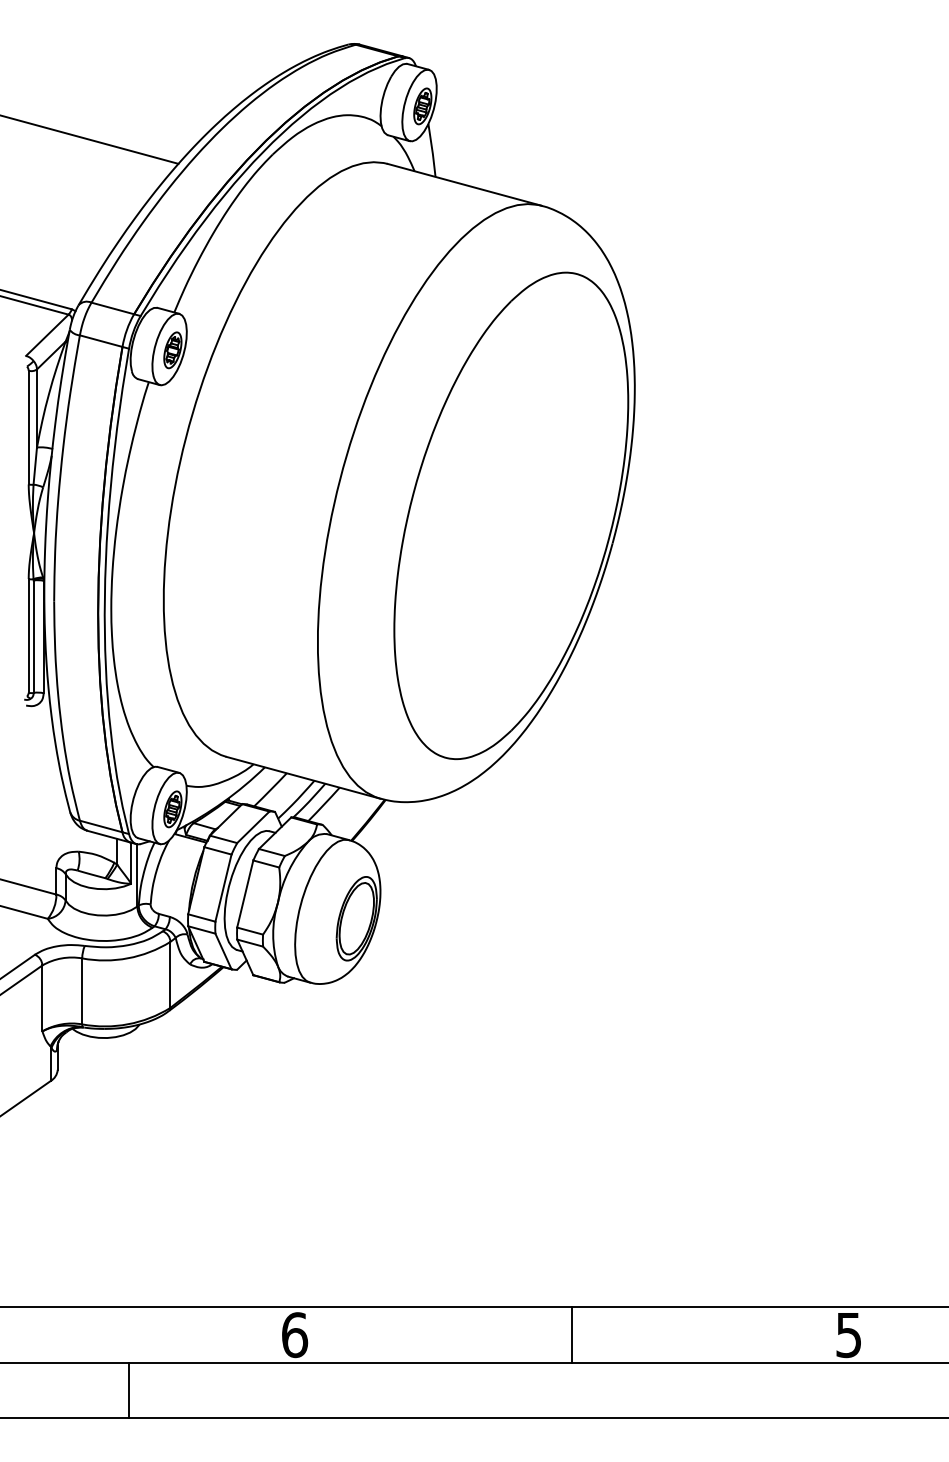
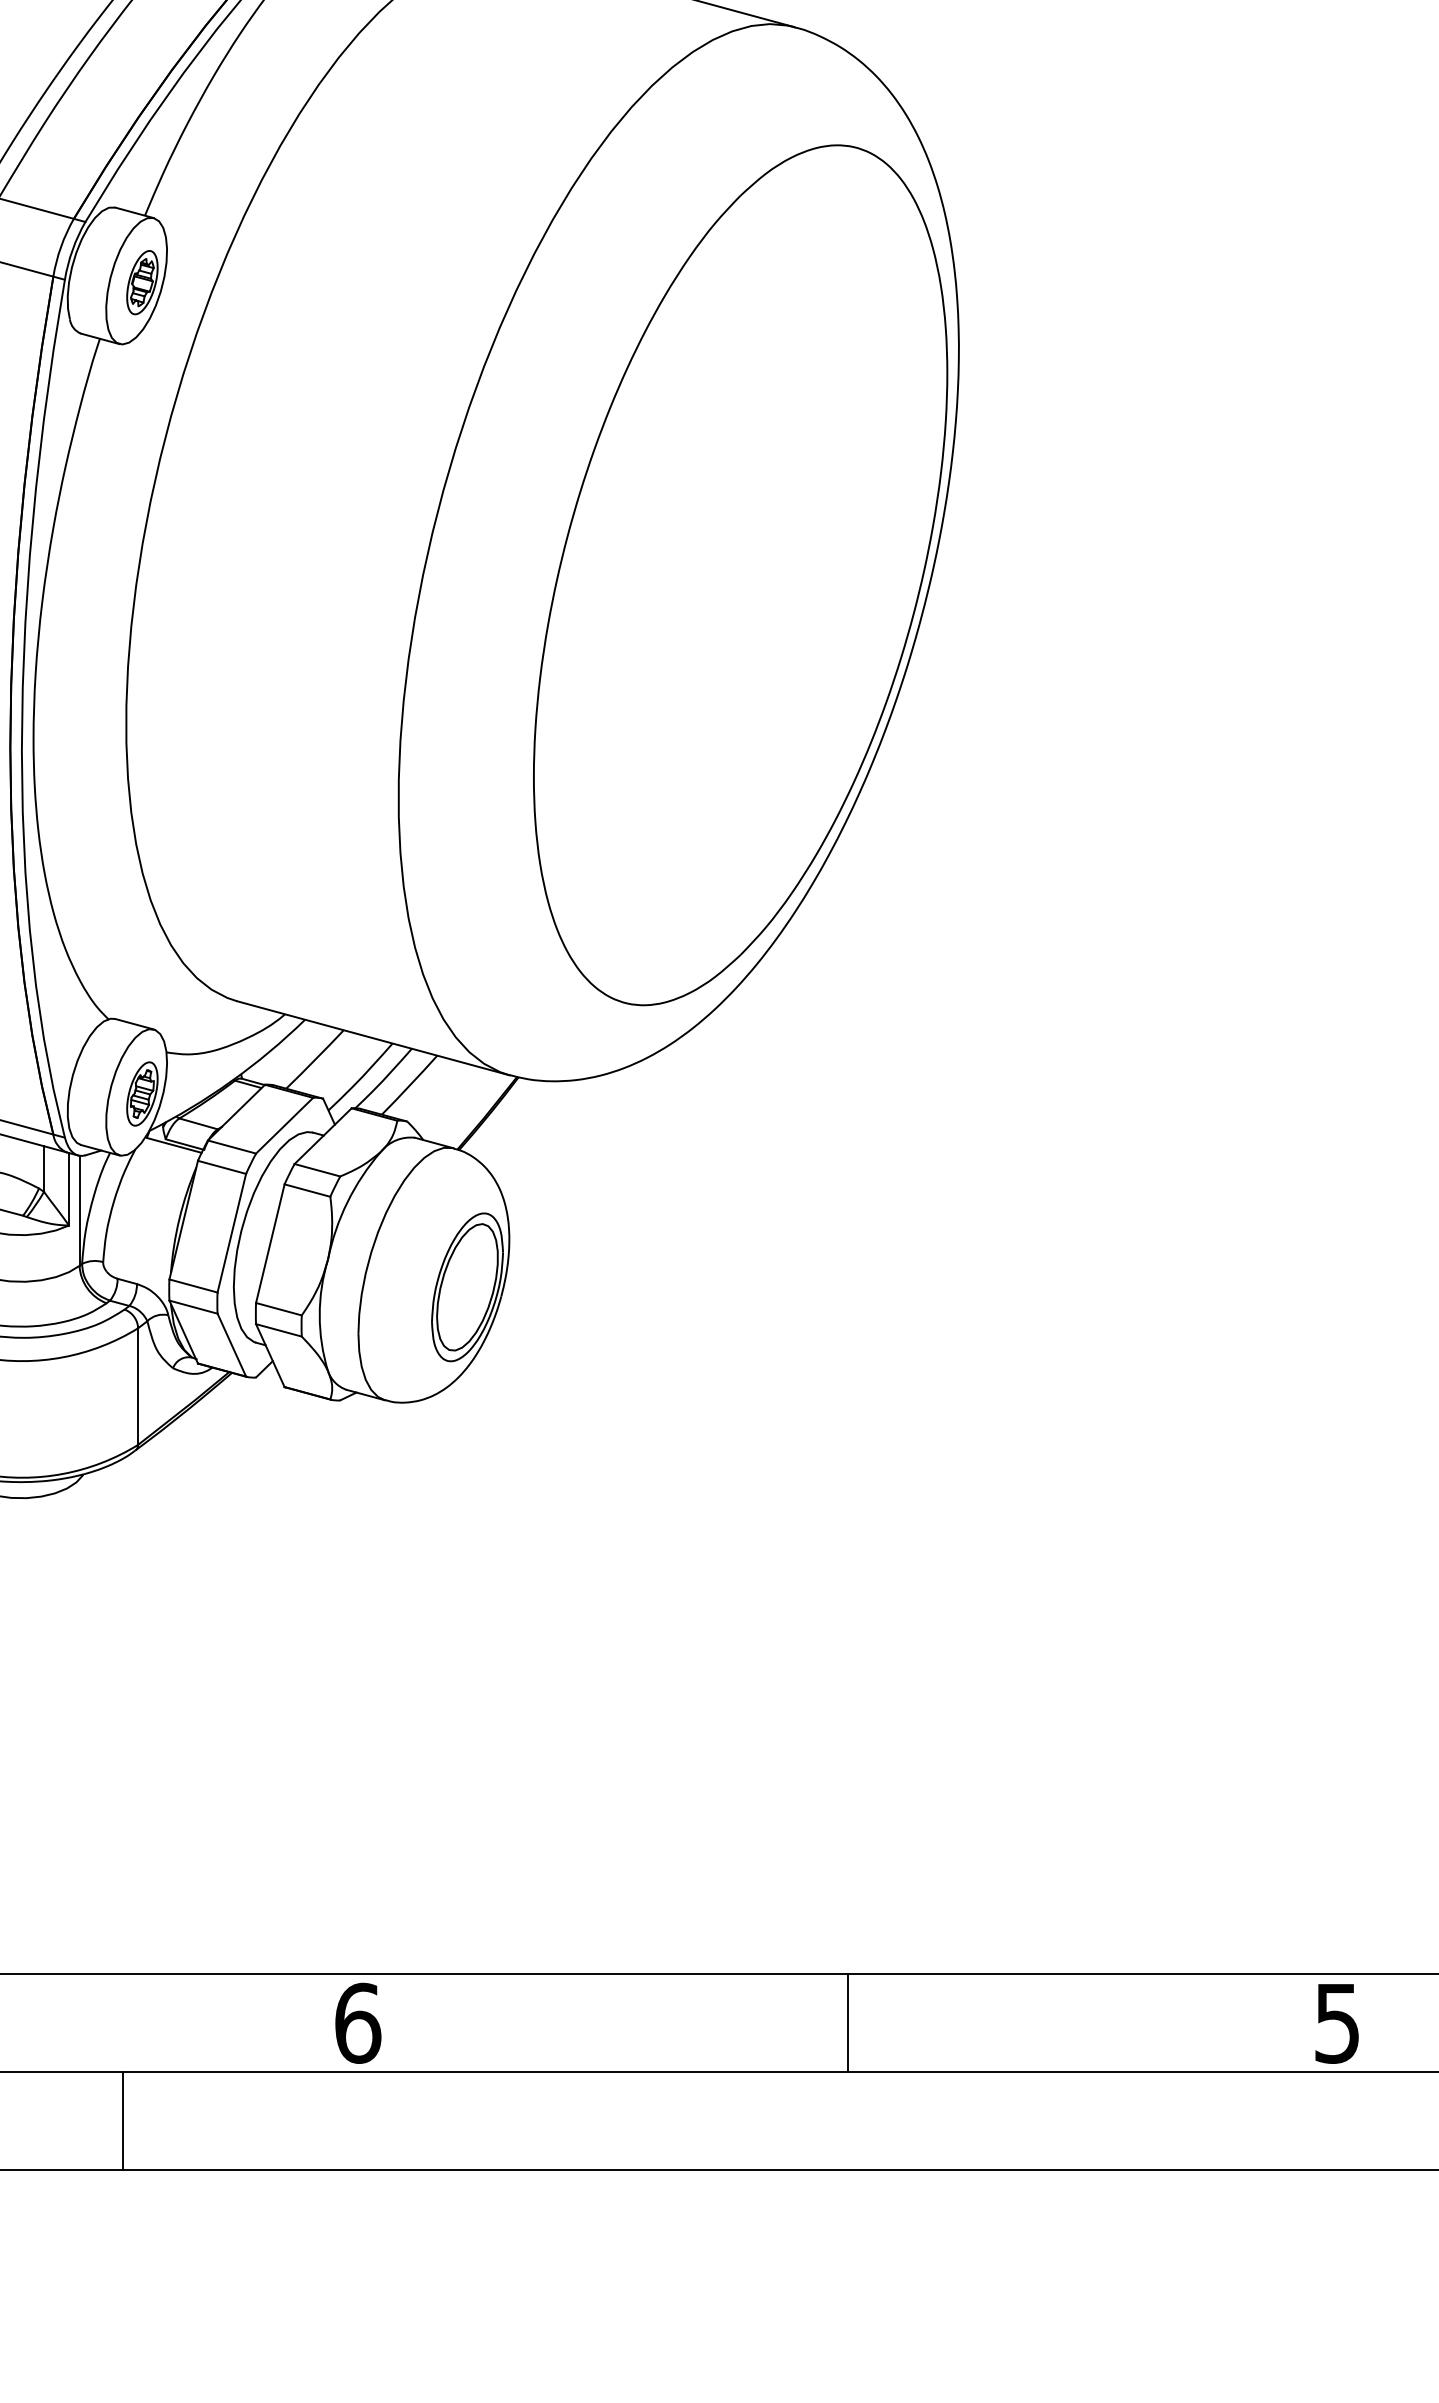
line: (128, 1390) -> (122, 2121), moved

